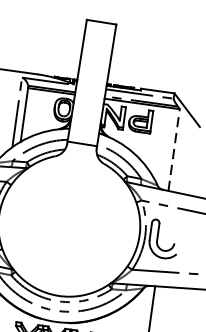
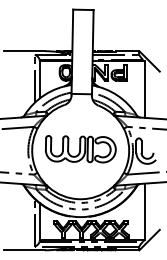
line: (174, 149) -> (144, 89), dashed -> solid
part: (69, 223) -> (80, 149), added

